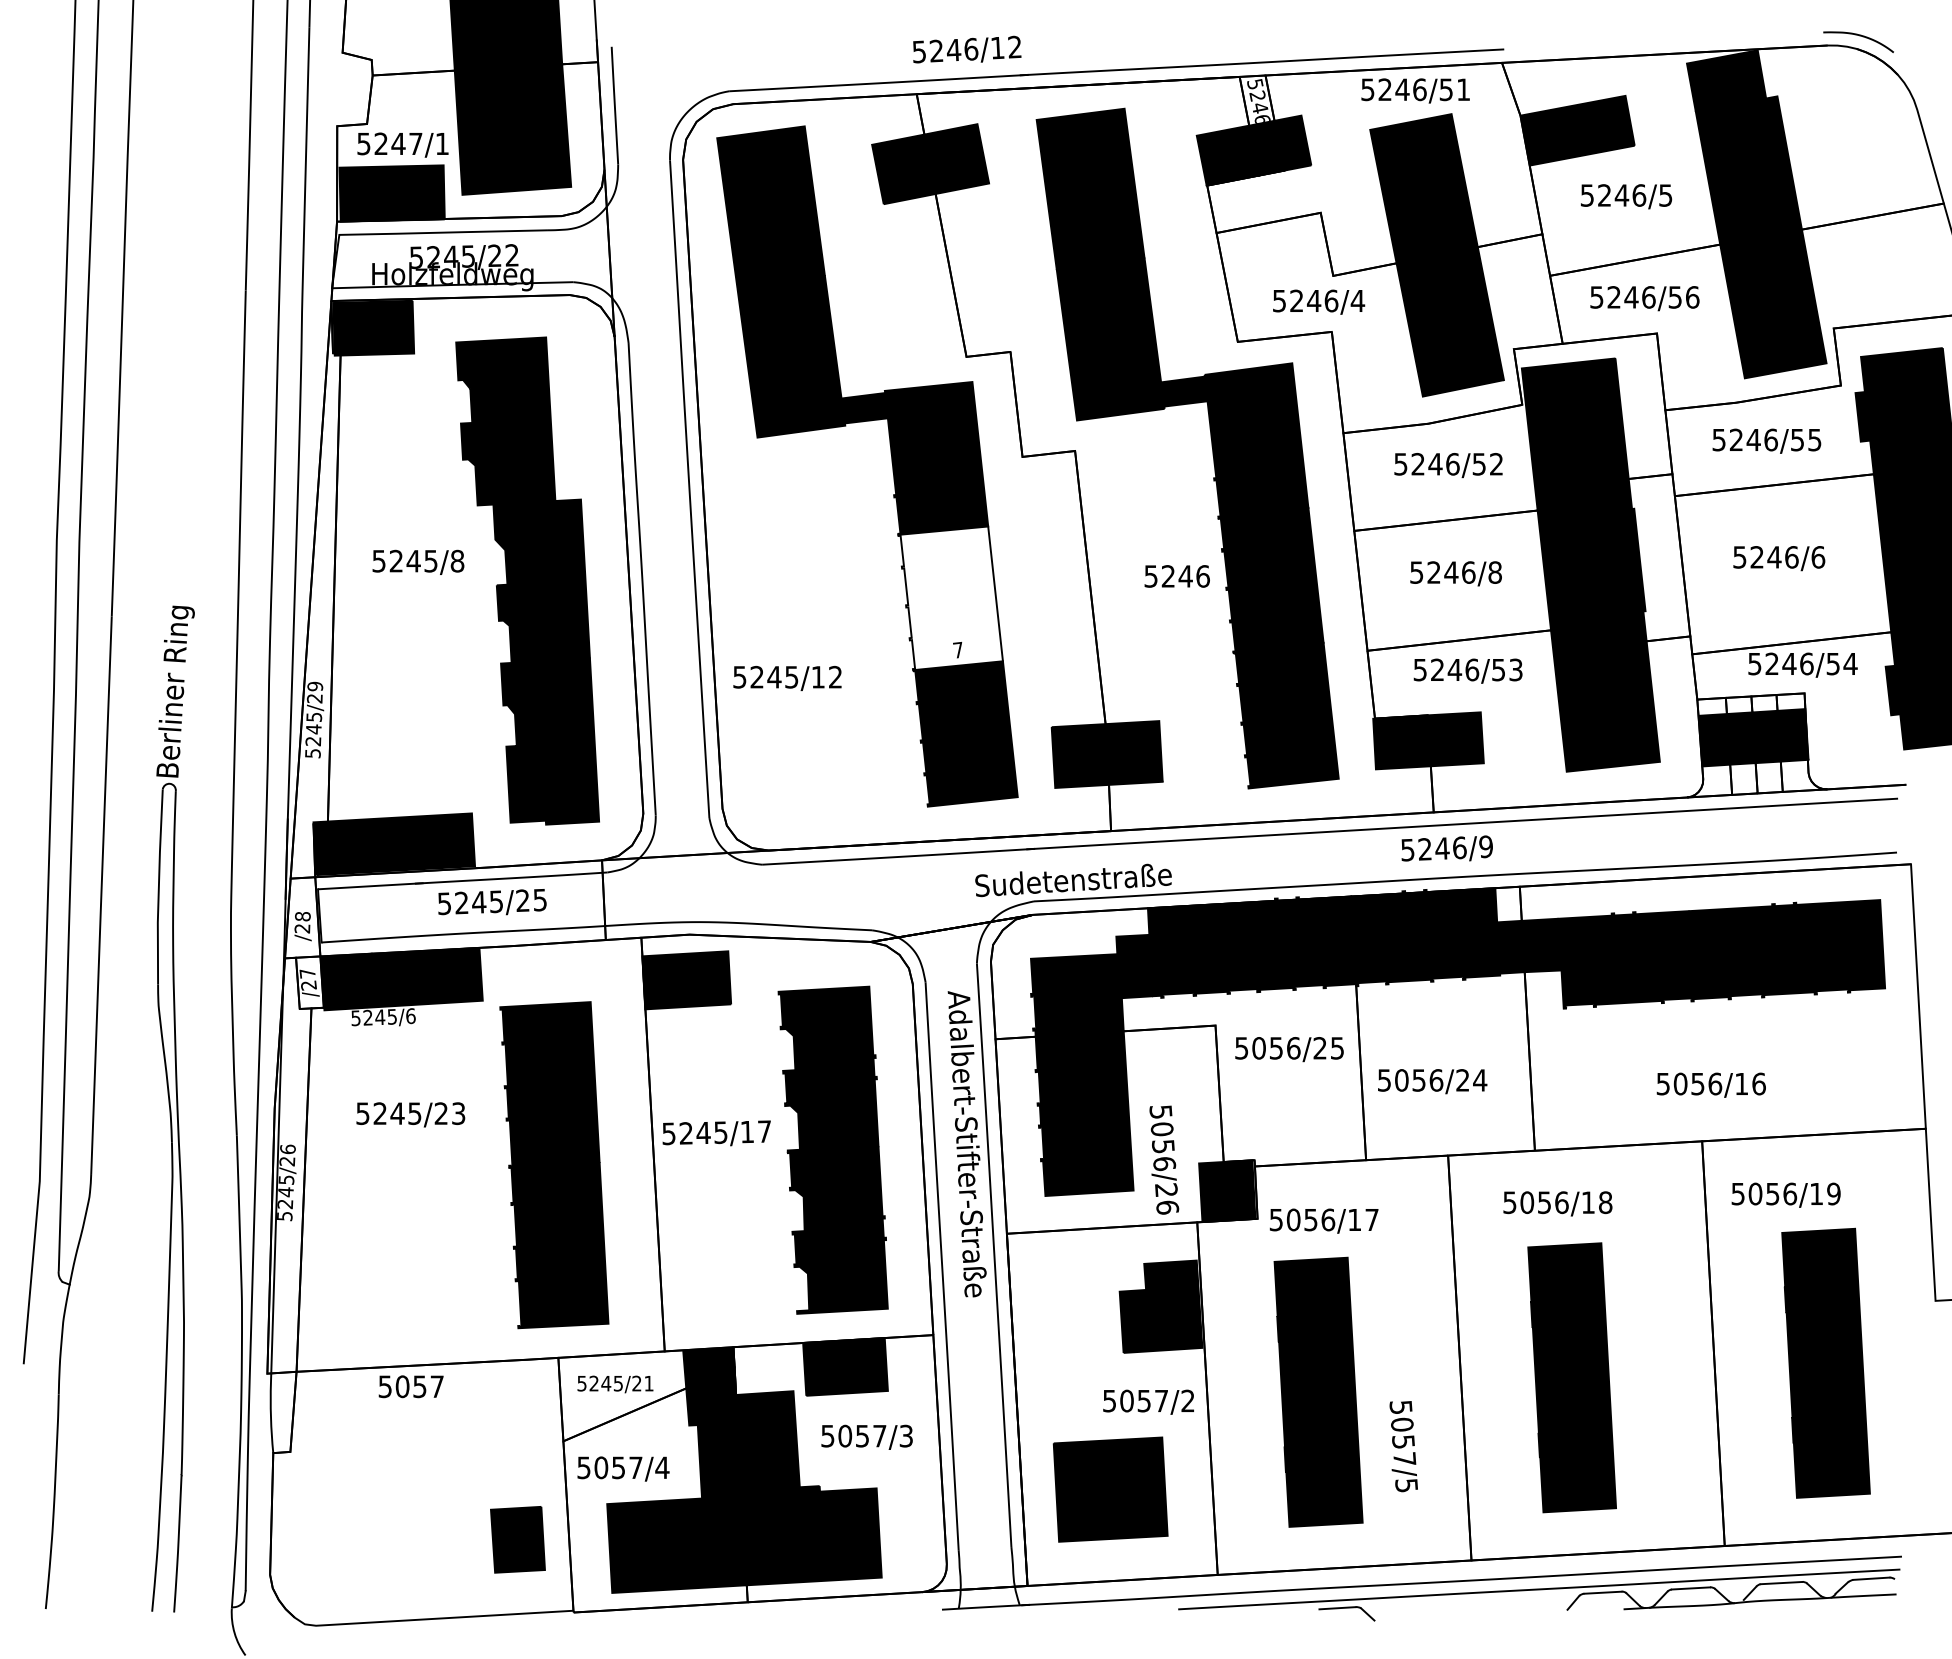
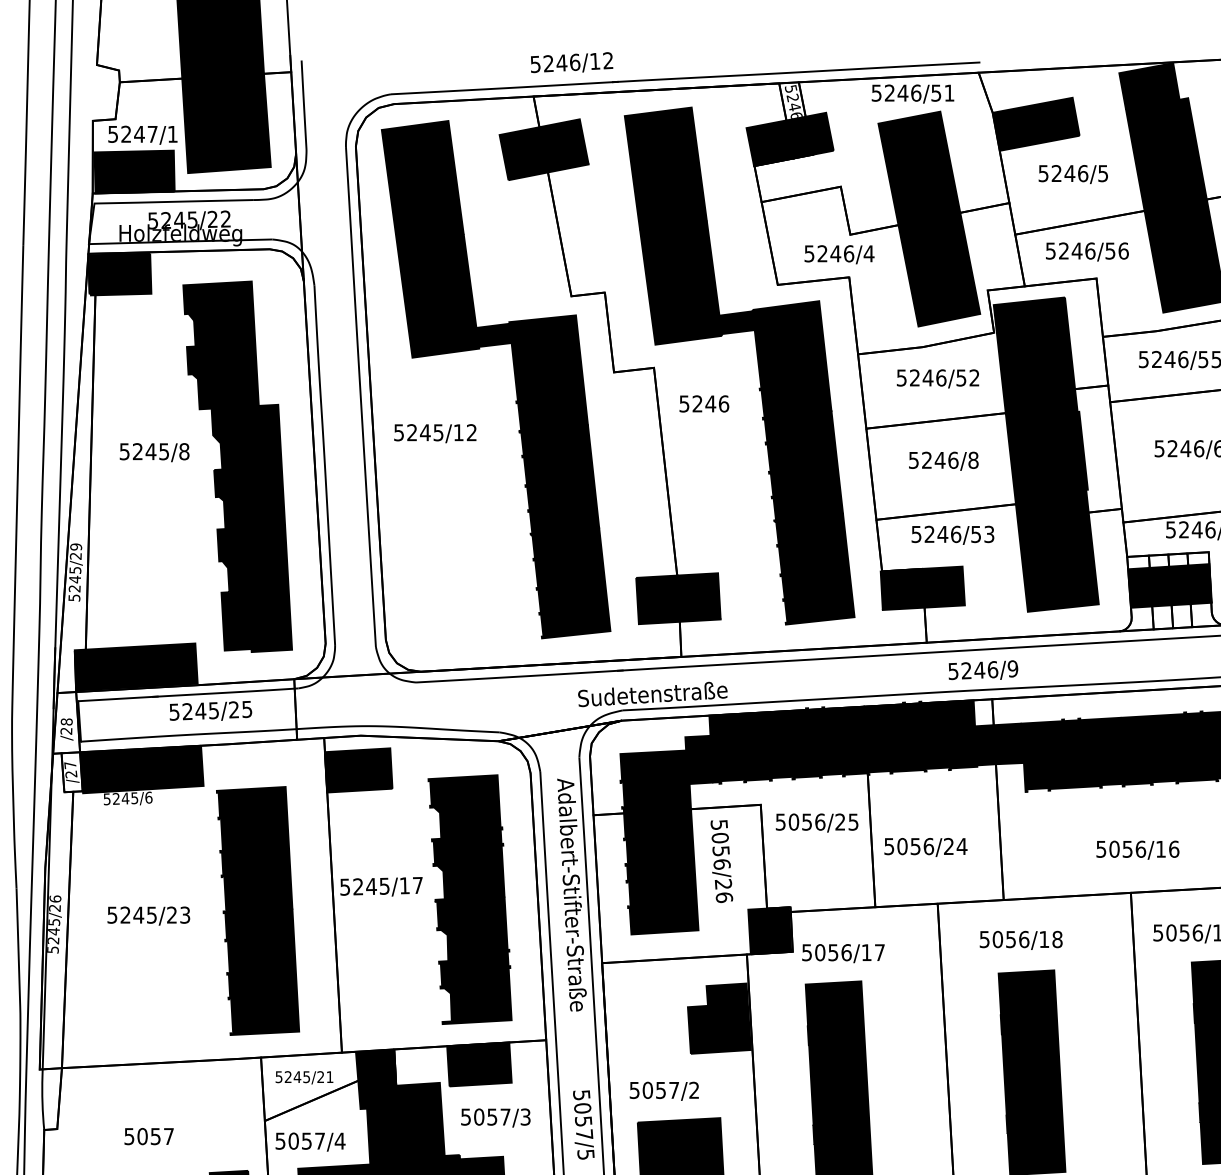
text: (1176, 576) -> (703, 404), moved
fill: (950, 598) -> (559, 480), added
text: (787, 677) -> (435, 432), moved
text: (1446, 848) -> (982, 670), moved
text: (410, 1114) -> (148, 915), moved
text: (1164, 1159) -> (722, 861), moved
text: (410, 1386) -> (148, 1136), moved
text: (1148, 1401) -> (664, 1090), moved
text: (1403, 1446) -> (583, 1124), moved

